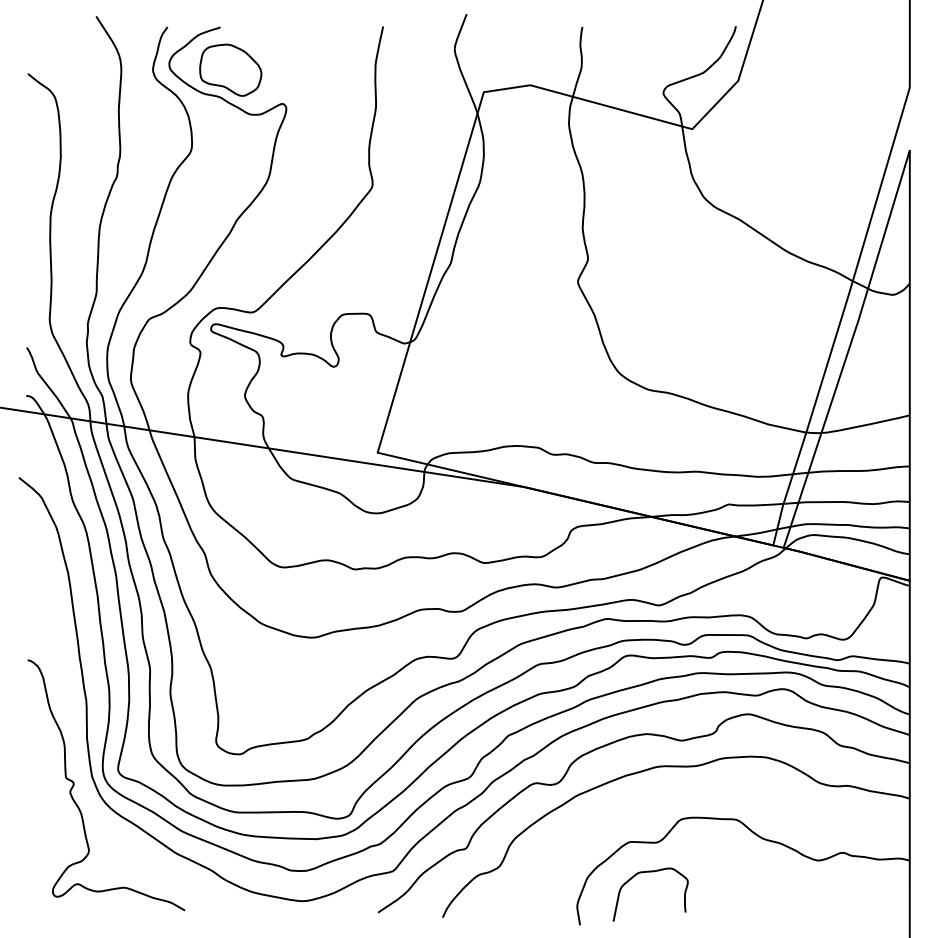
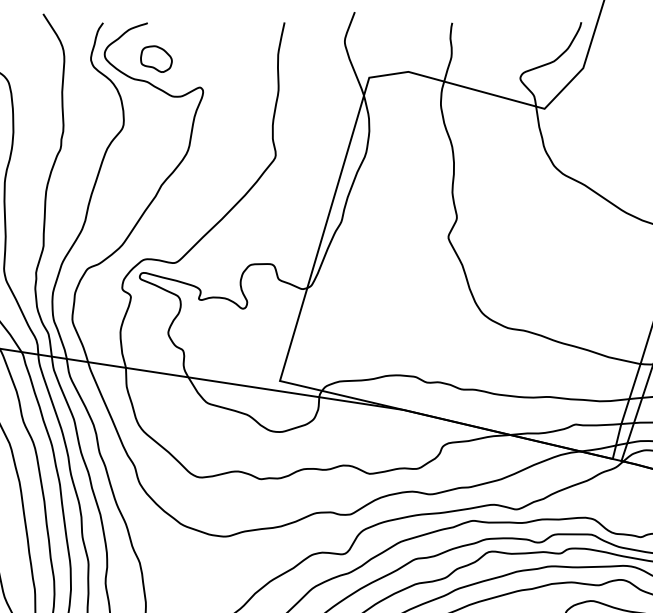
part: (230, 69) -> (156, 58), size x0.6

